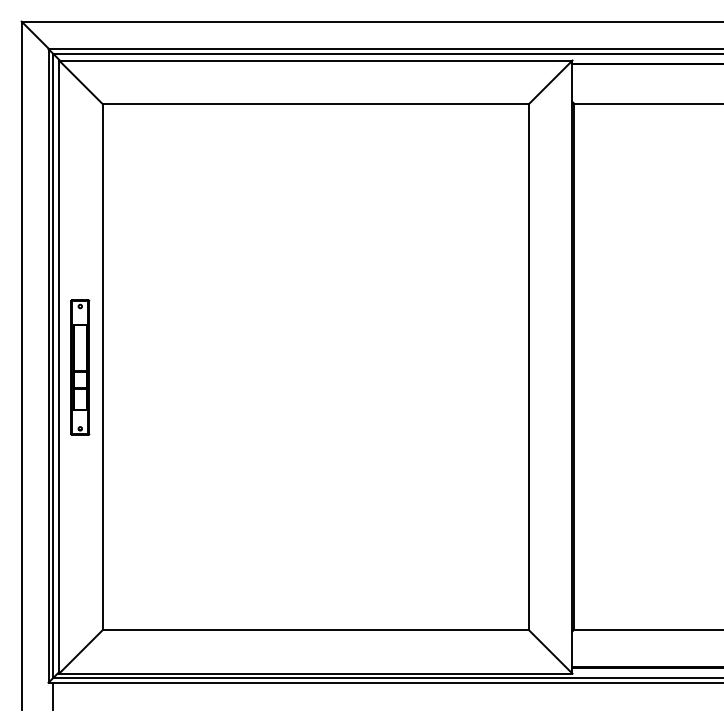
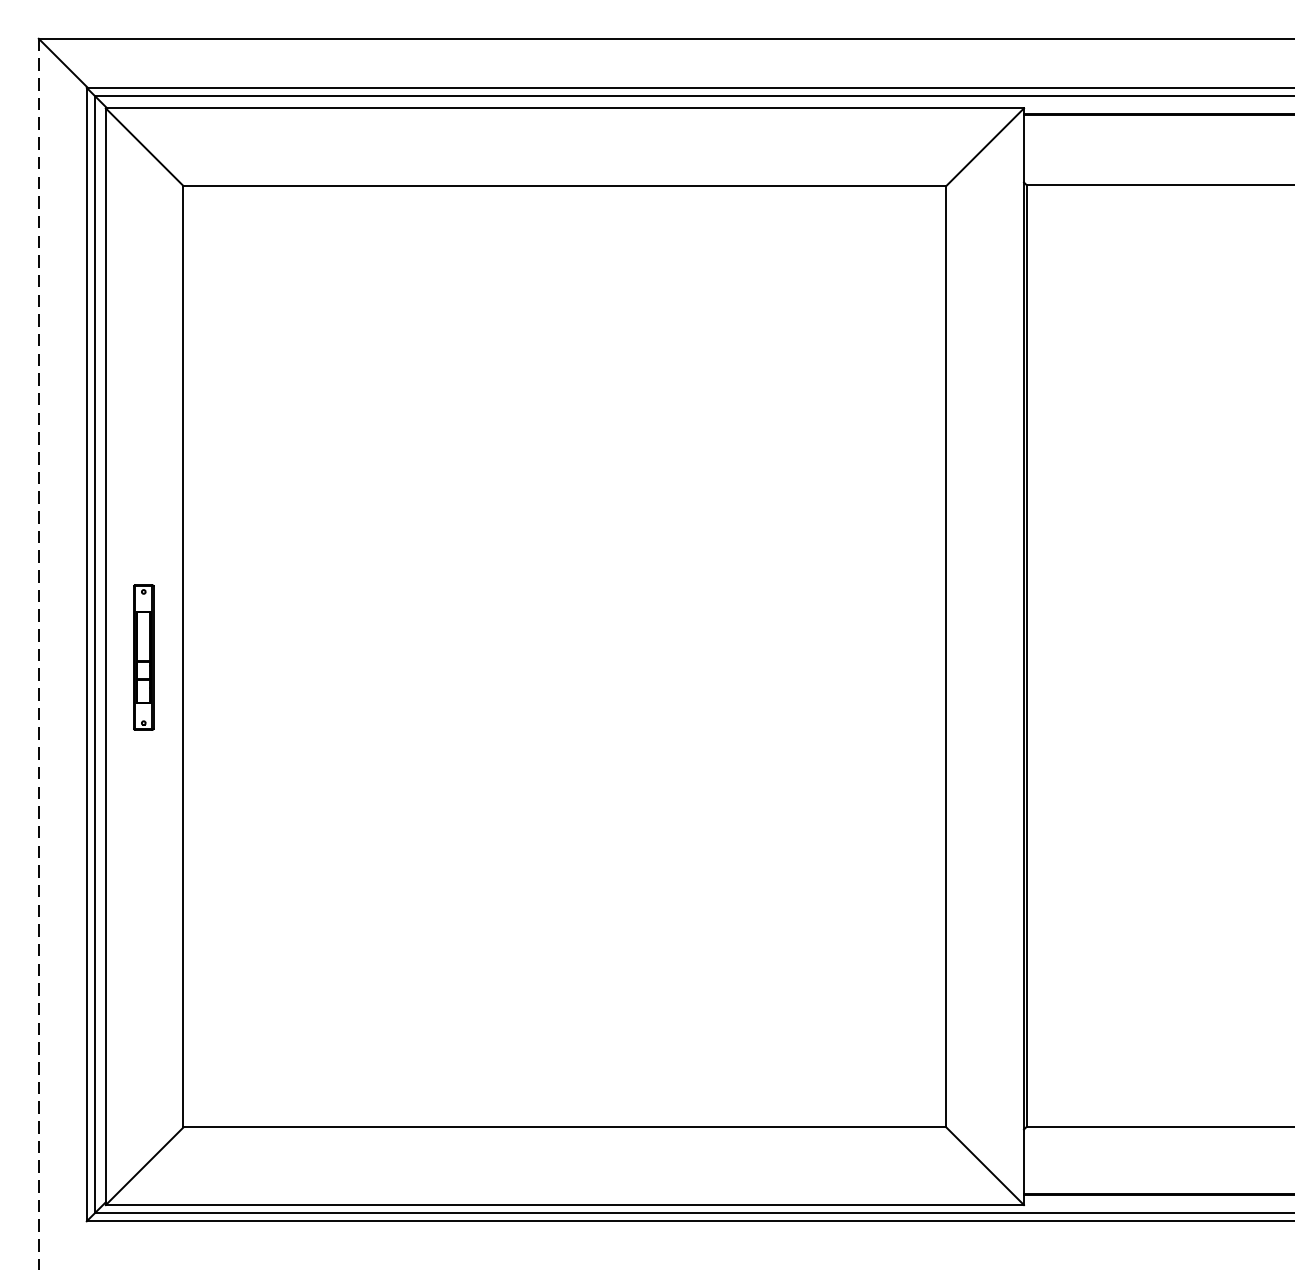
line: (21, 366) -> (38, 655), solid -> dashed
part: (80, 367) -> (143, 657), size x0.6
line: (53, 695) -> (95, 1244), removed

